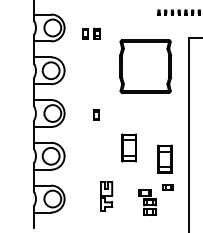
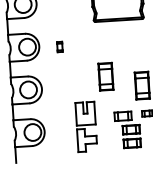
part: (96, 114) -> (60, 46), moved
part: (106, 196) -> (86, 126), size x1.67
part: (147, 202) -> (127, 130), size x1.43

